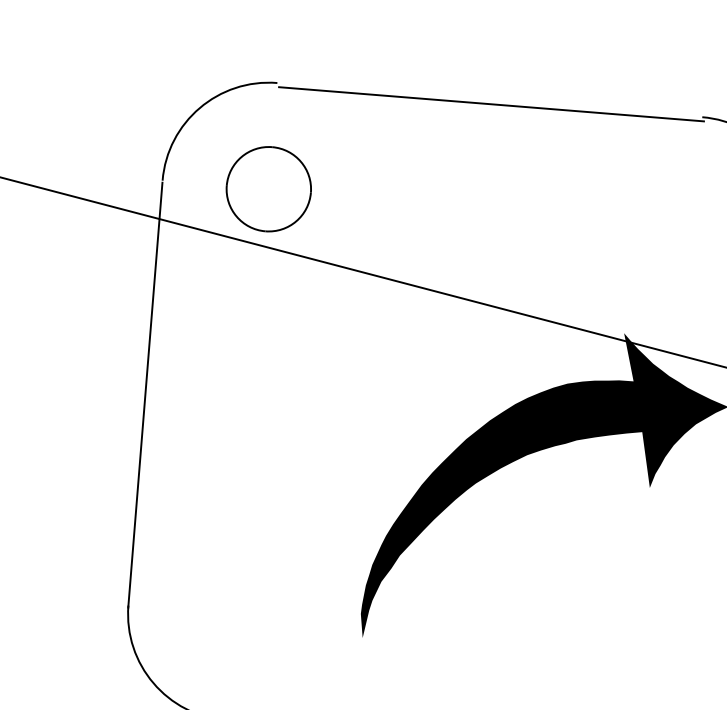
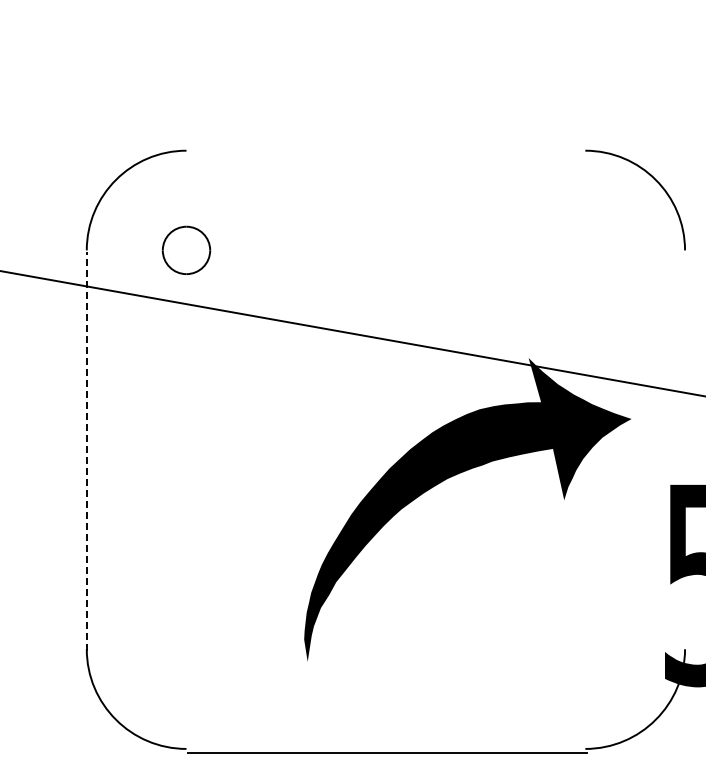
line: (491, 104) -> (387, 154), removed
part: (268, 189) -> (186, 250), size x0.6
line: (145, 394) -> (86, 451), solid -> dashed

